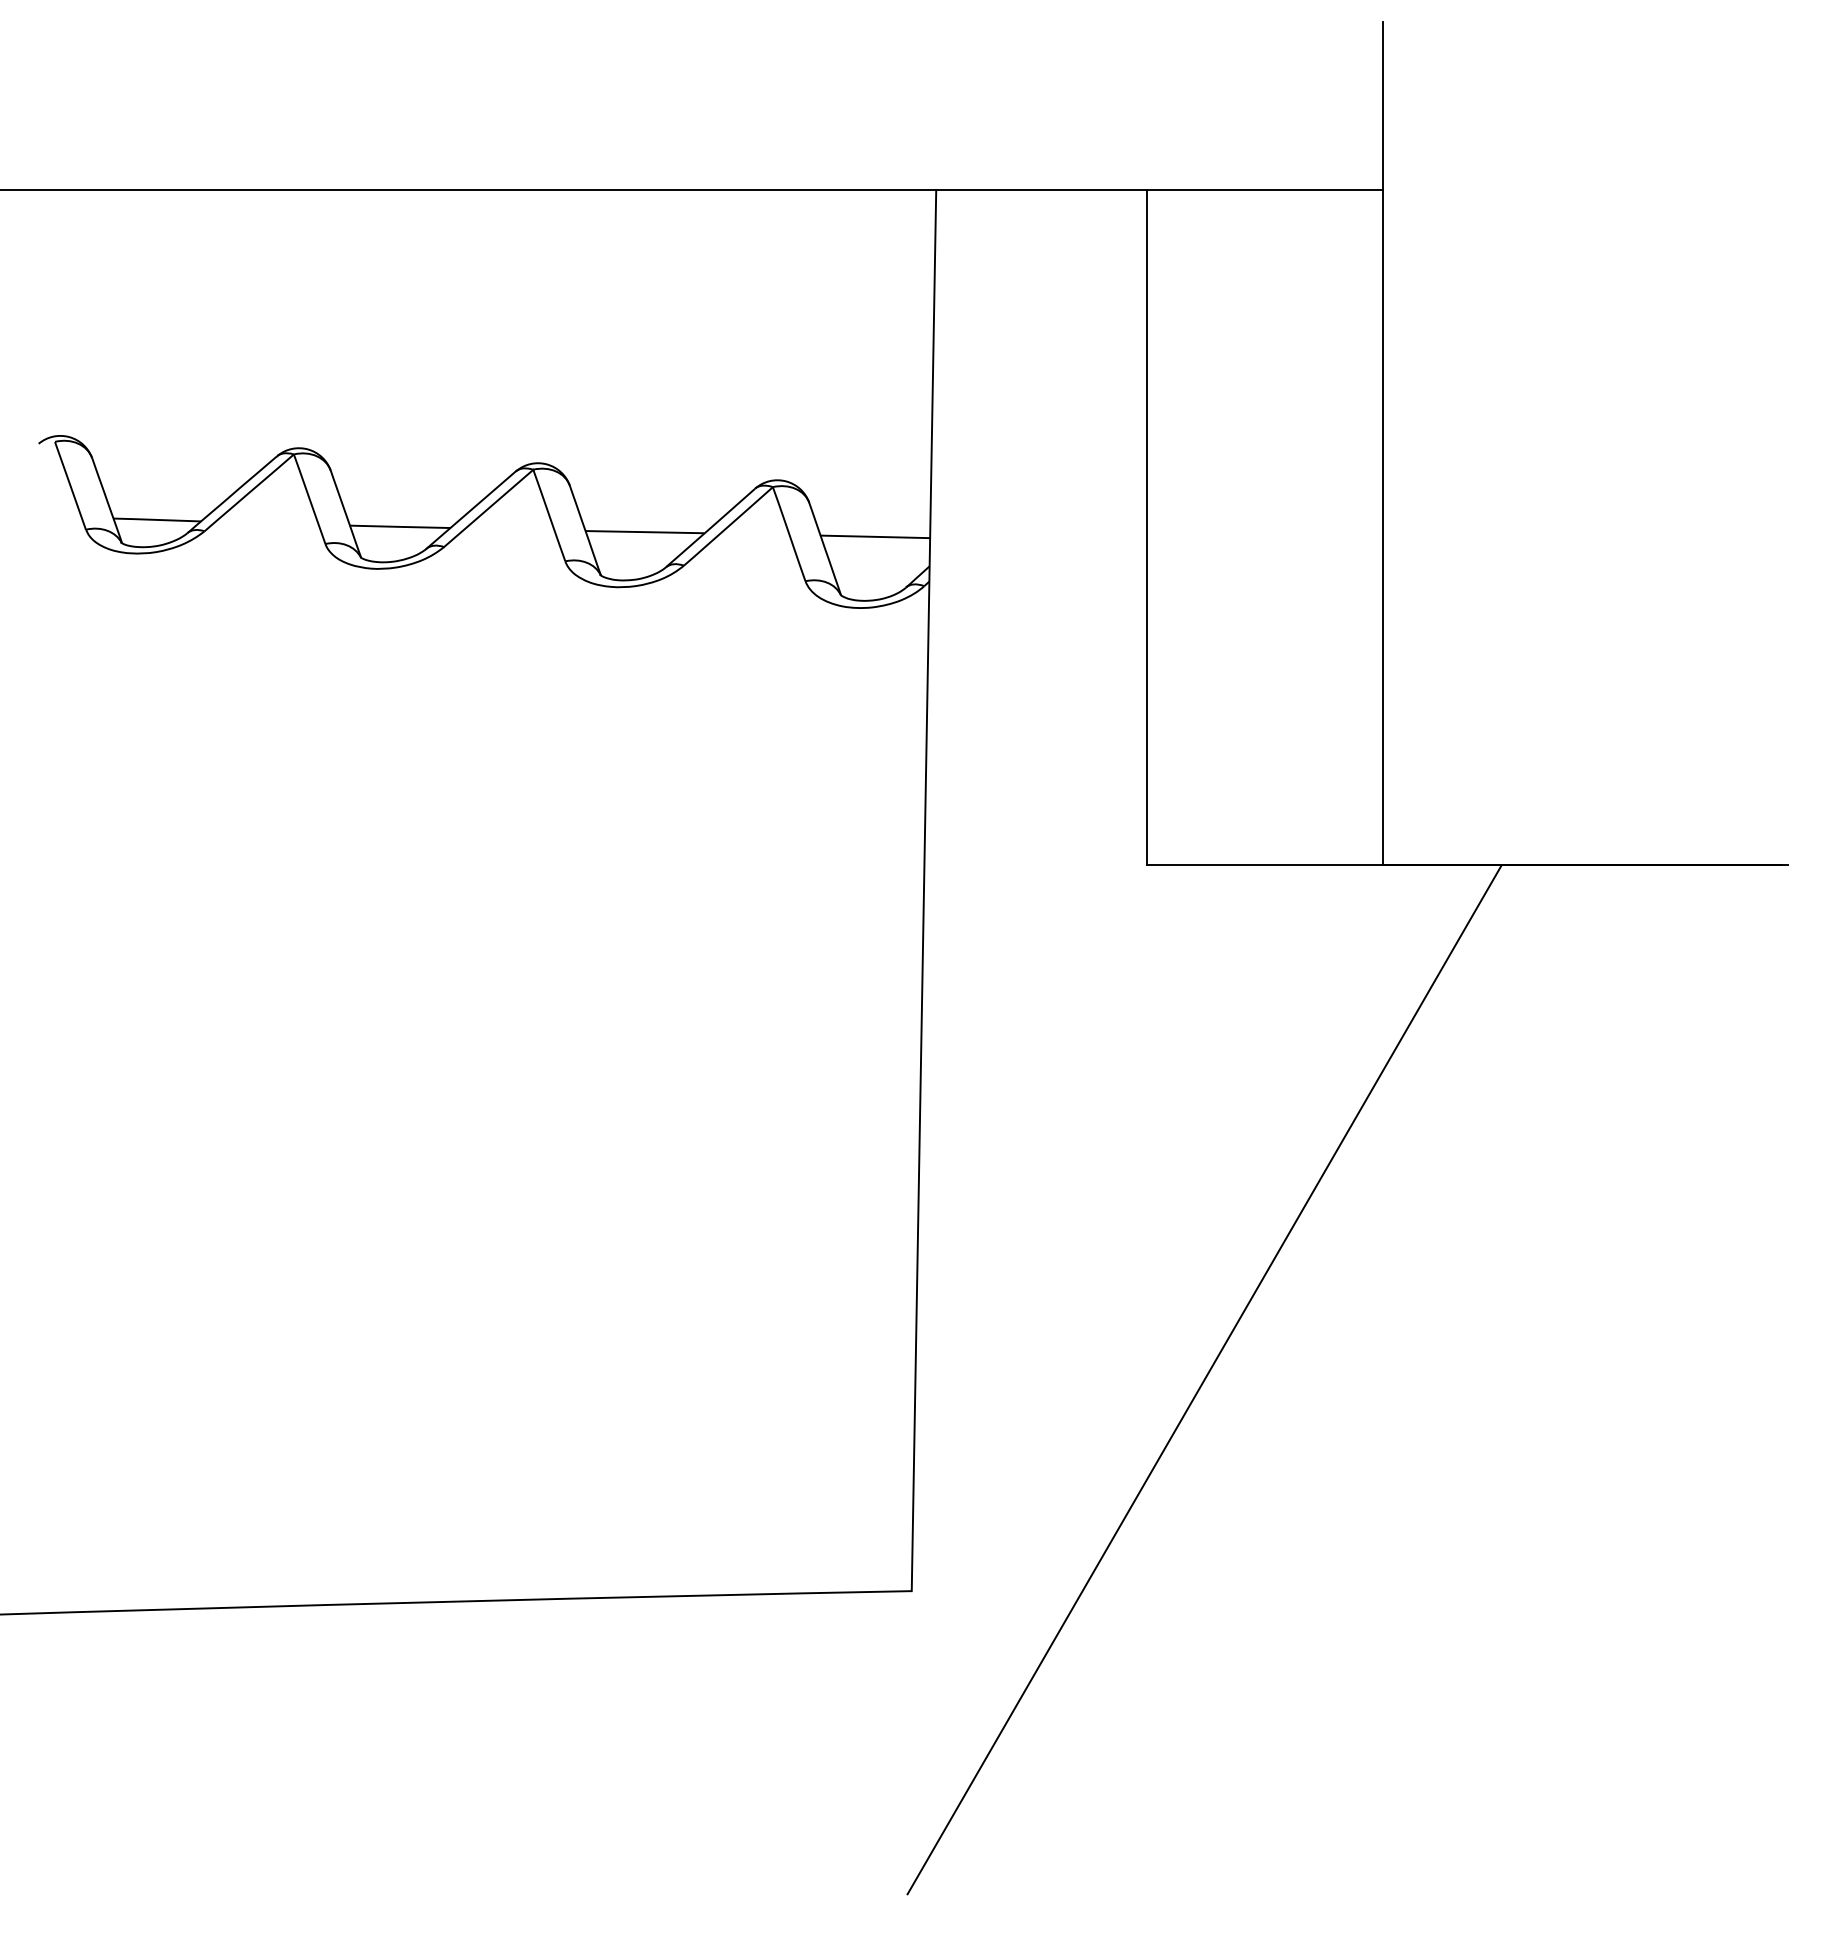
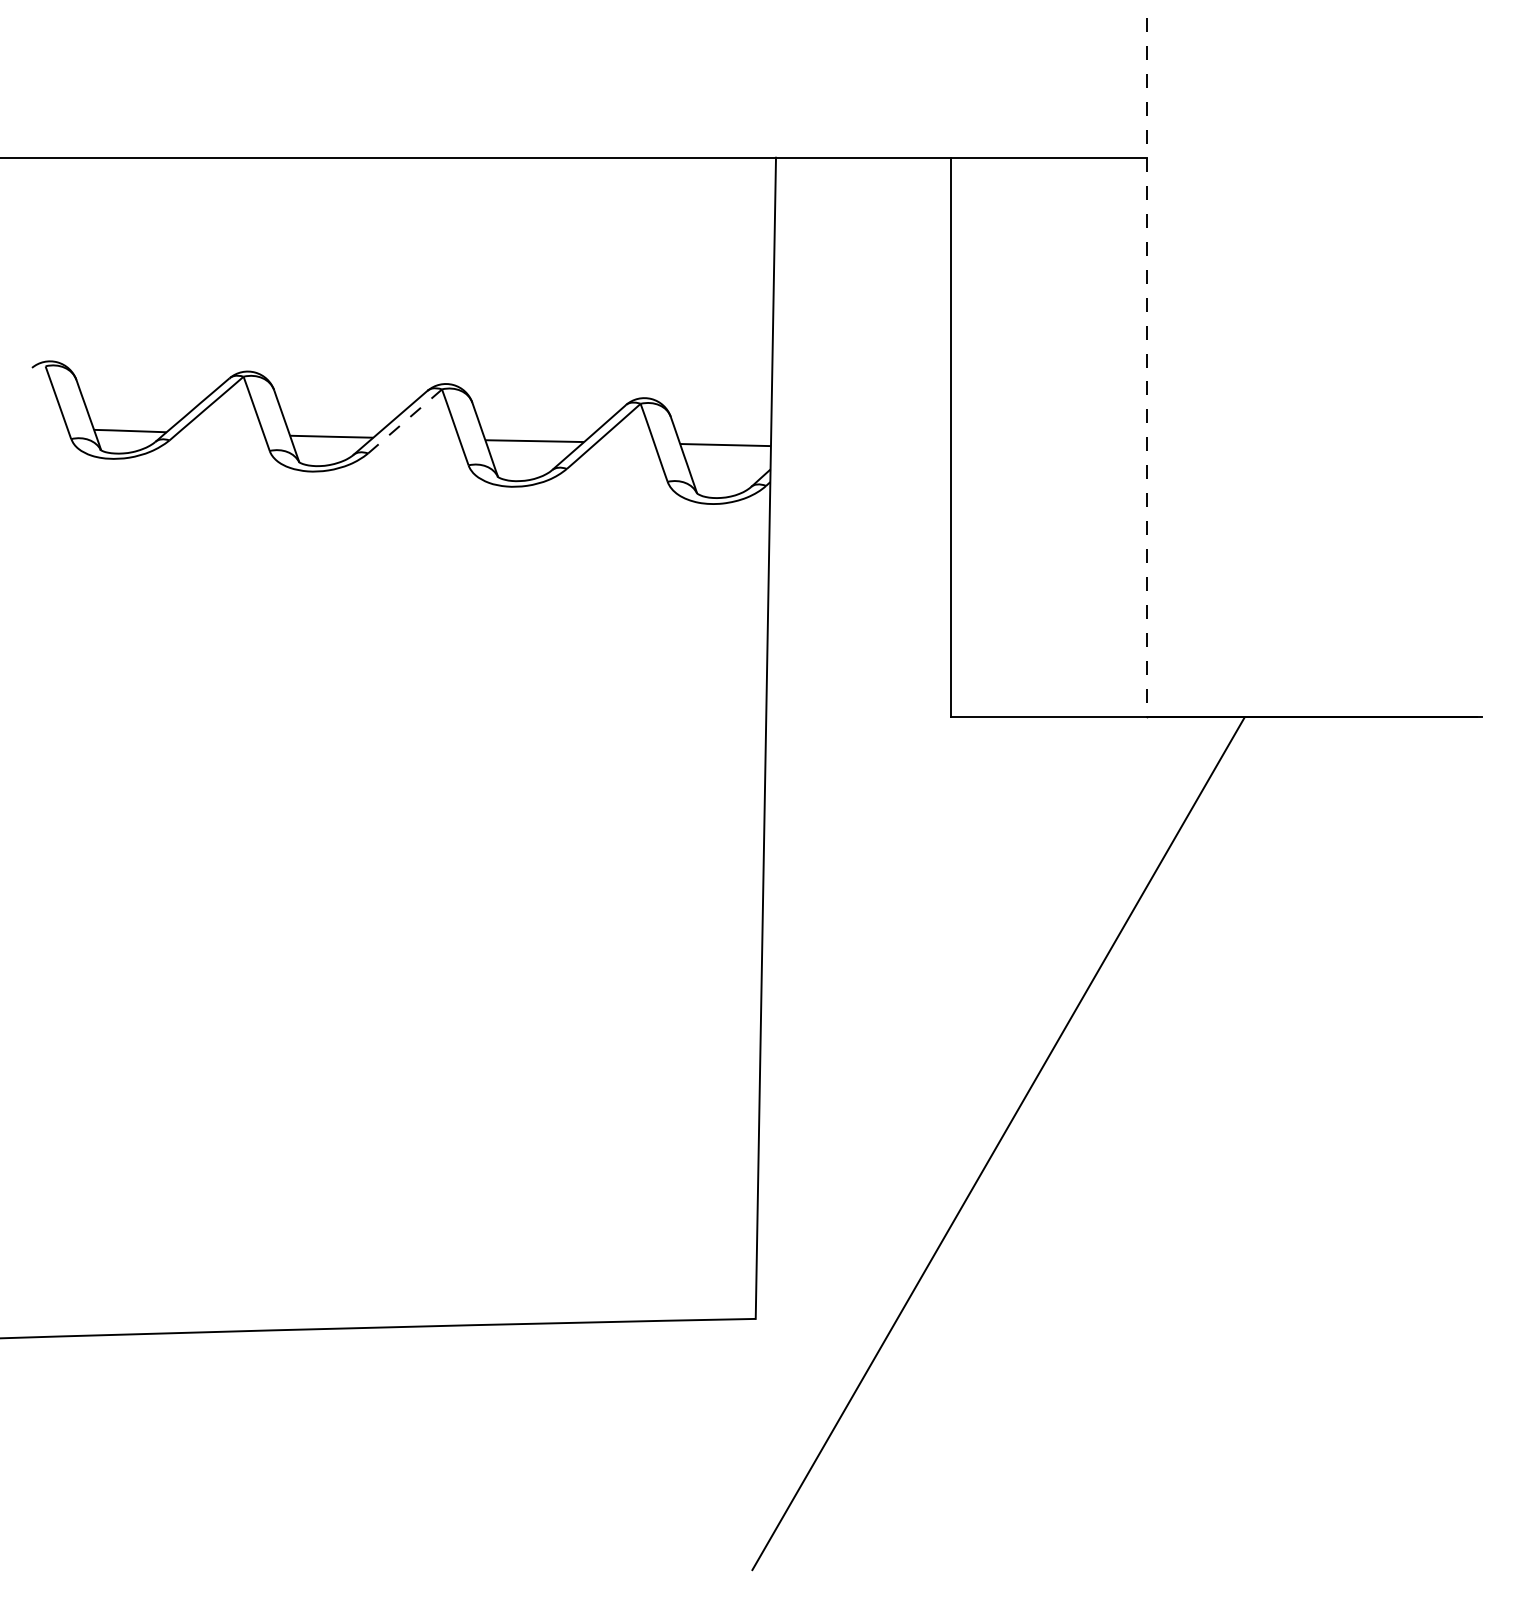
line: (1383, 443) -> (1146, 367), solid -> dashed
line: (489, 508) -> (405, 421), solid -> dashed

